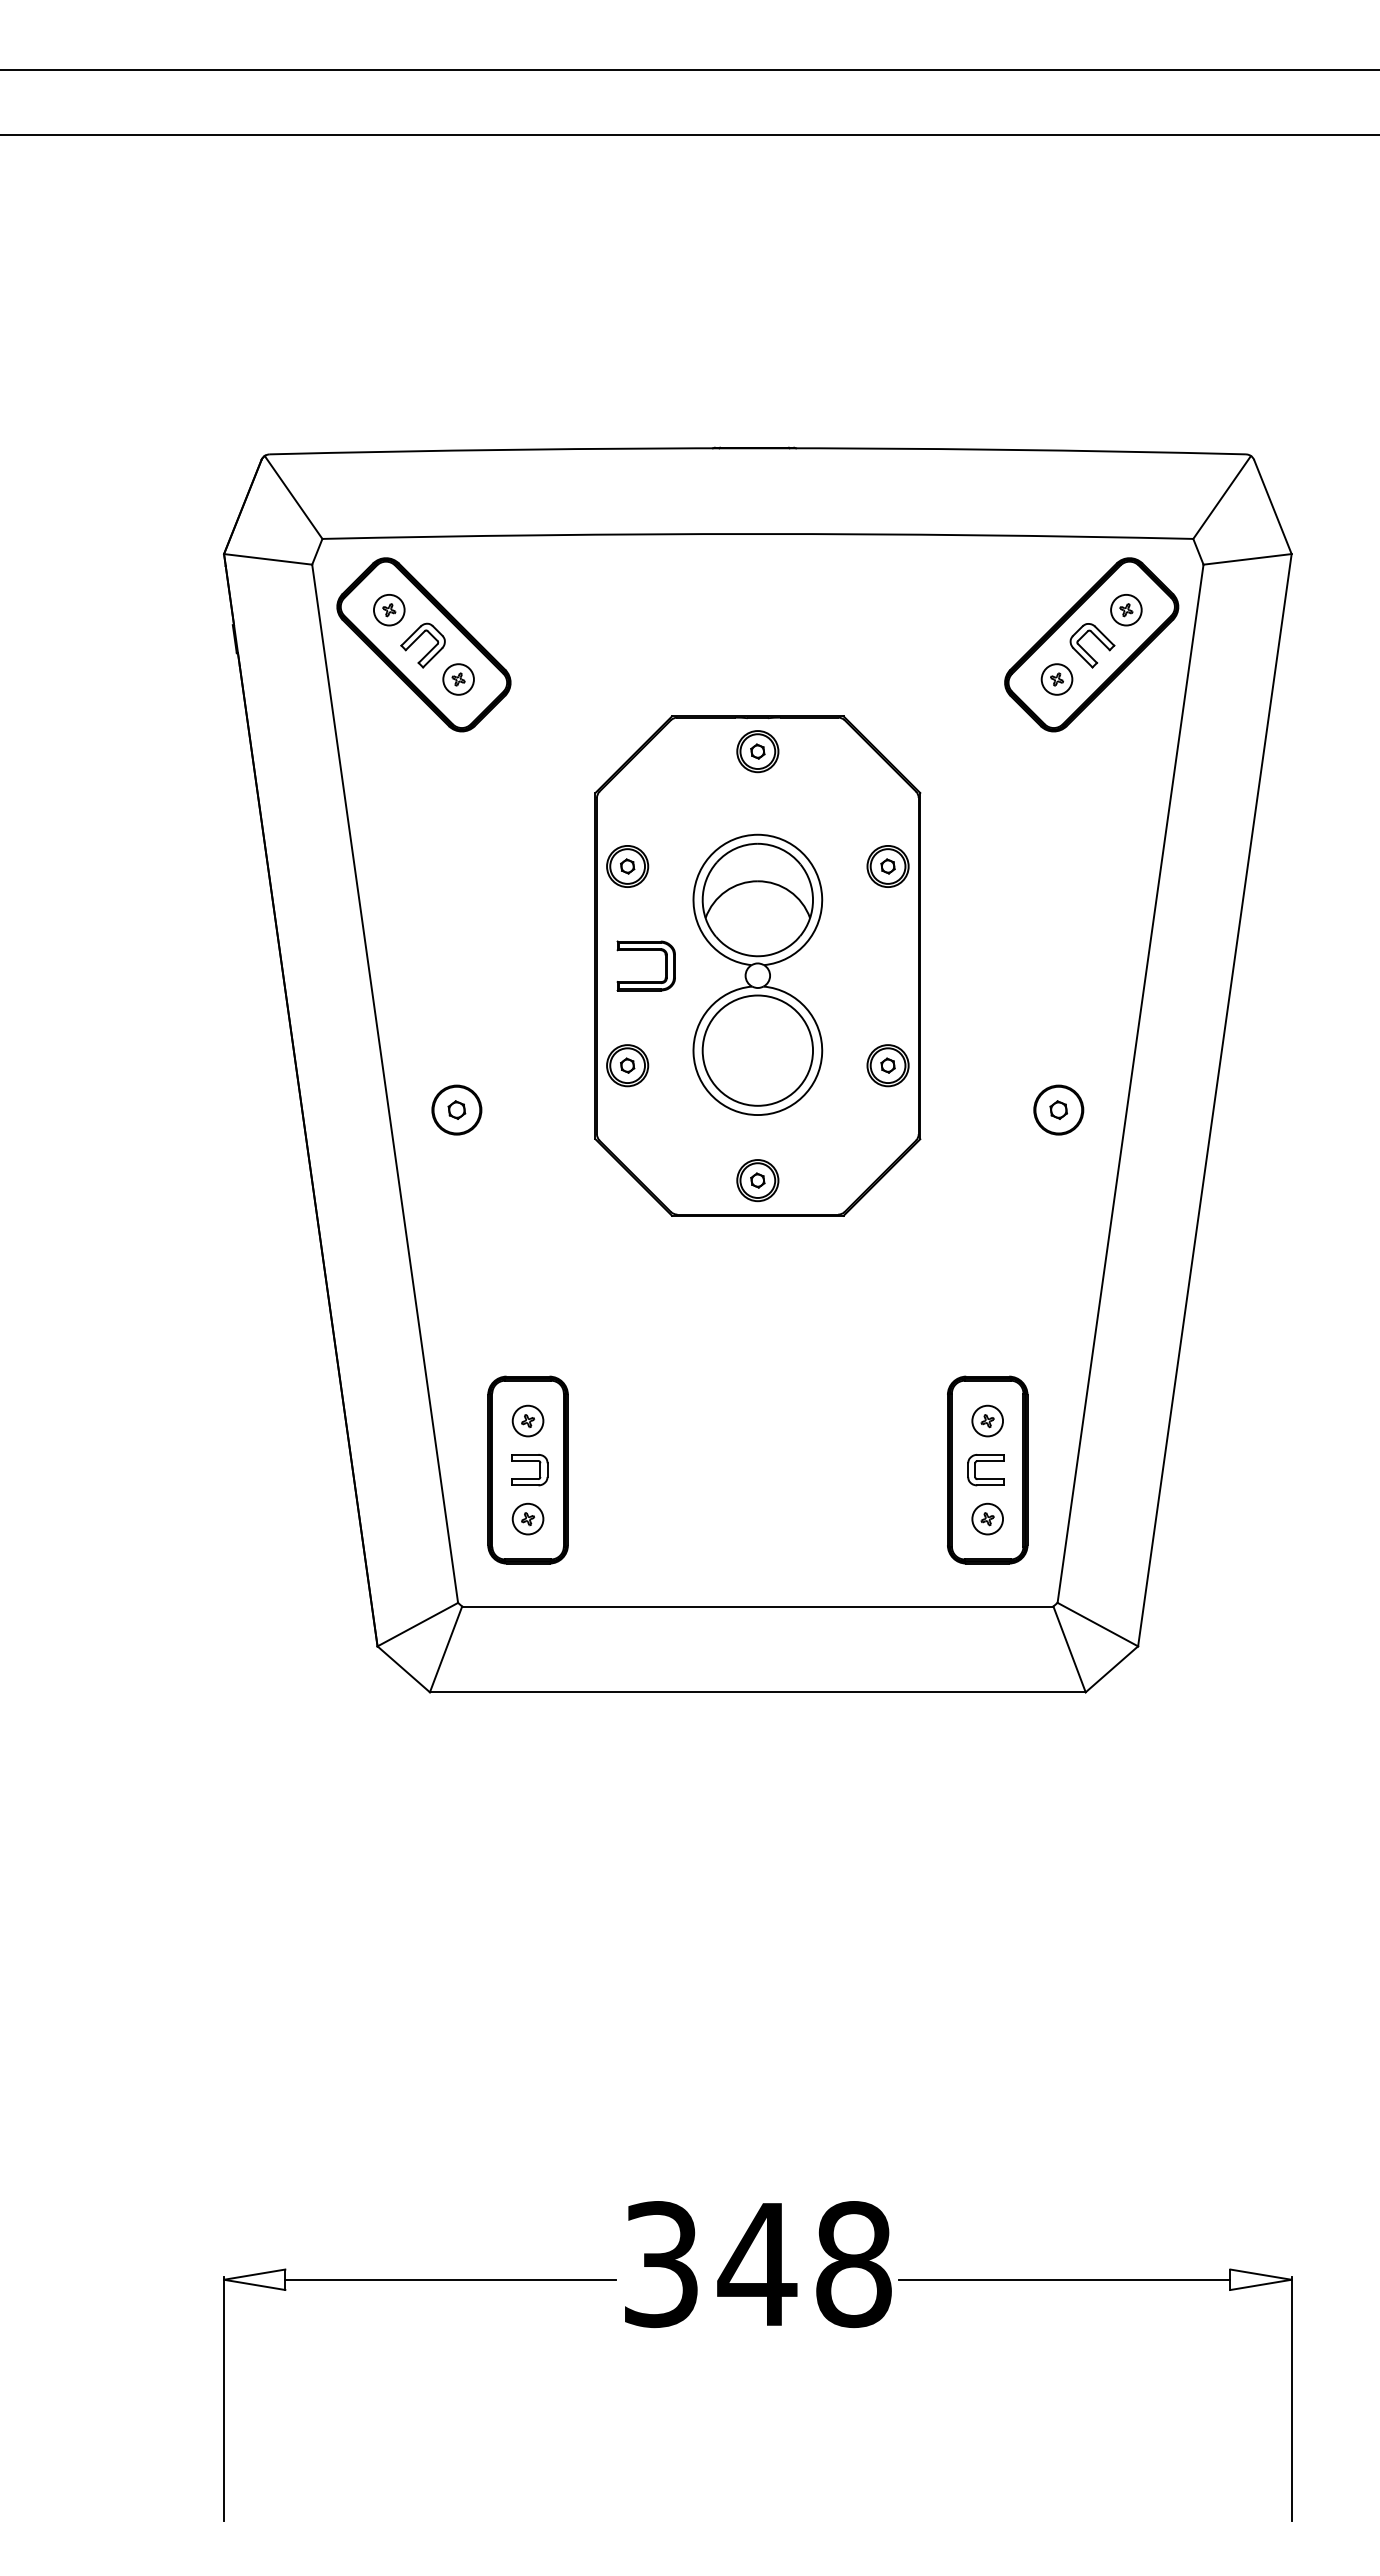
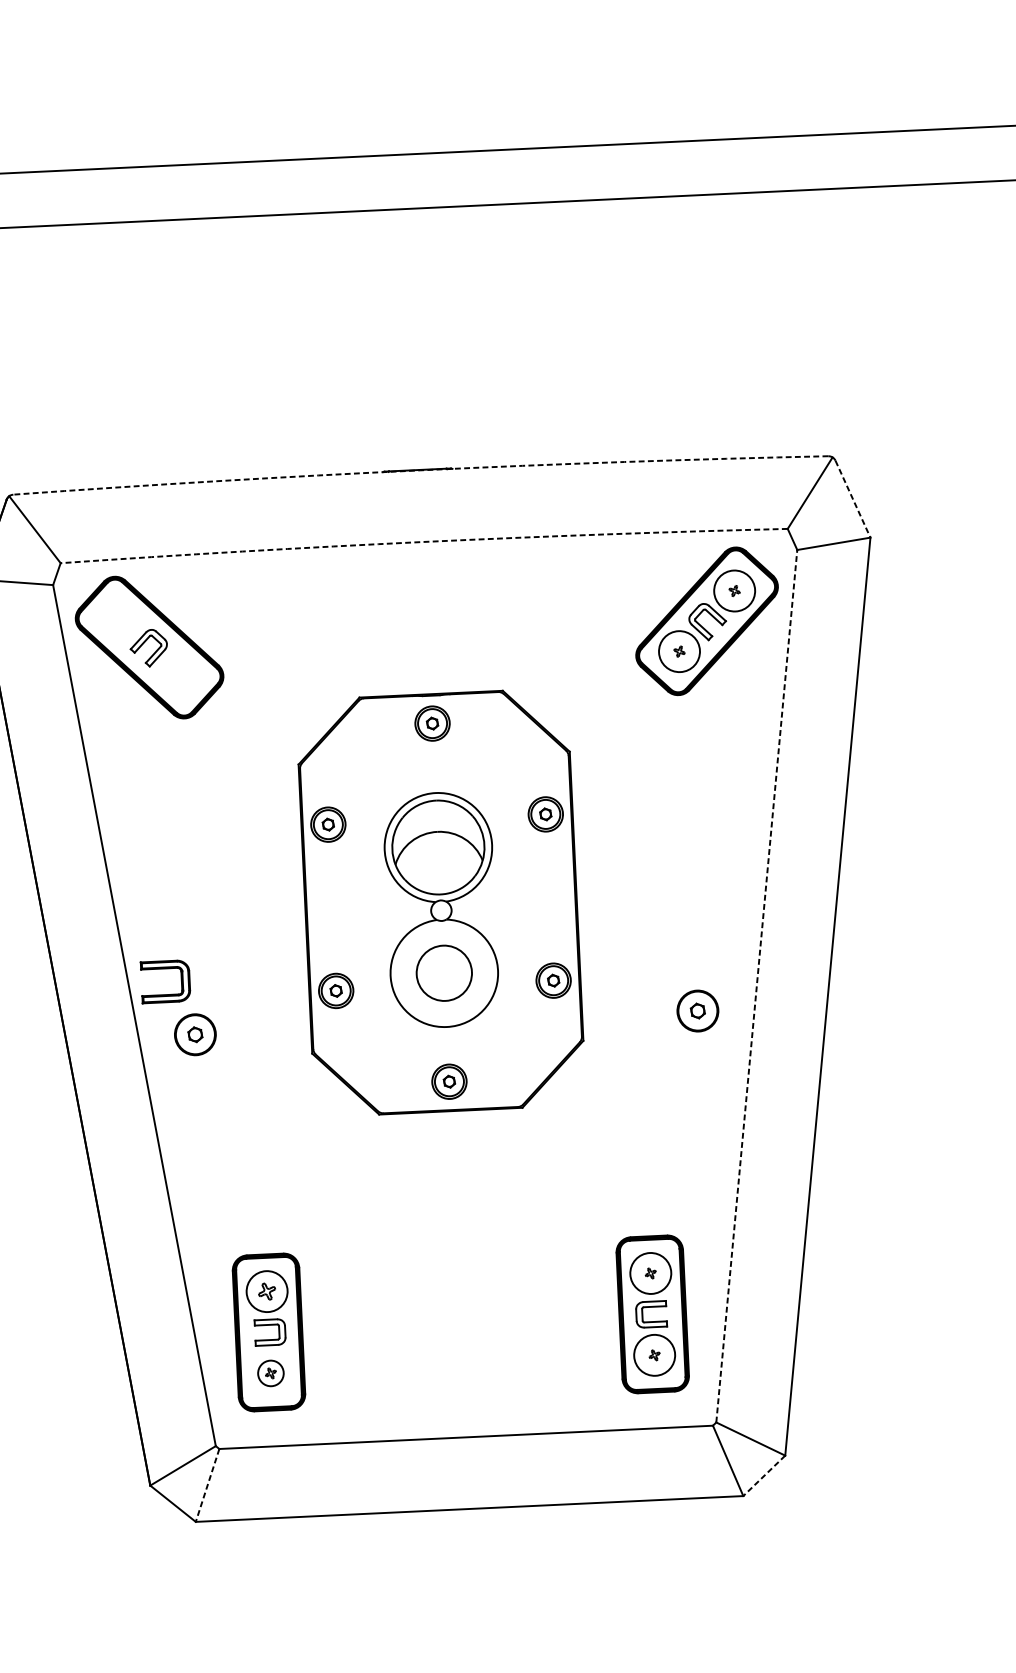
arc: (757, 448) -> (420, 470), solid -> dashed
line: (1272, 507) -> (852, 499), solid -> dashed
arc: (757, 534) -> (423, 542), solid -> dashed
circle: (1126, 609) -> (734, 590), size x1.6
part: (389, 610) -> (119, 620), removed
part: (458, 679) -> (179, 675), removed
circle: (1056, 679) -> (679, 651), size x1.6
part: (645, 950) -> (164, 968), moved
circle: (757, 1050) -> (444, 973), size x0.6
line: (1130, 1083) -> (756, 986), solid -> dashed
part: (527, 1420) -> (266, 1291), size x1.6
circle: (987, 1420) -> (650, 1273), size x1.6
circle: (987, 1518) -> (654, 1354), size x1.6
line: (446, 1649) -> (207, 1485), solid -> dashed
line: (1111, 1669) -> (763, 1476), solid -> dashed

